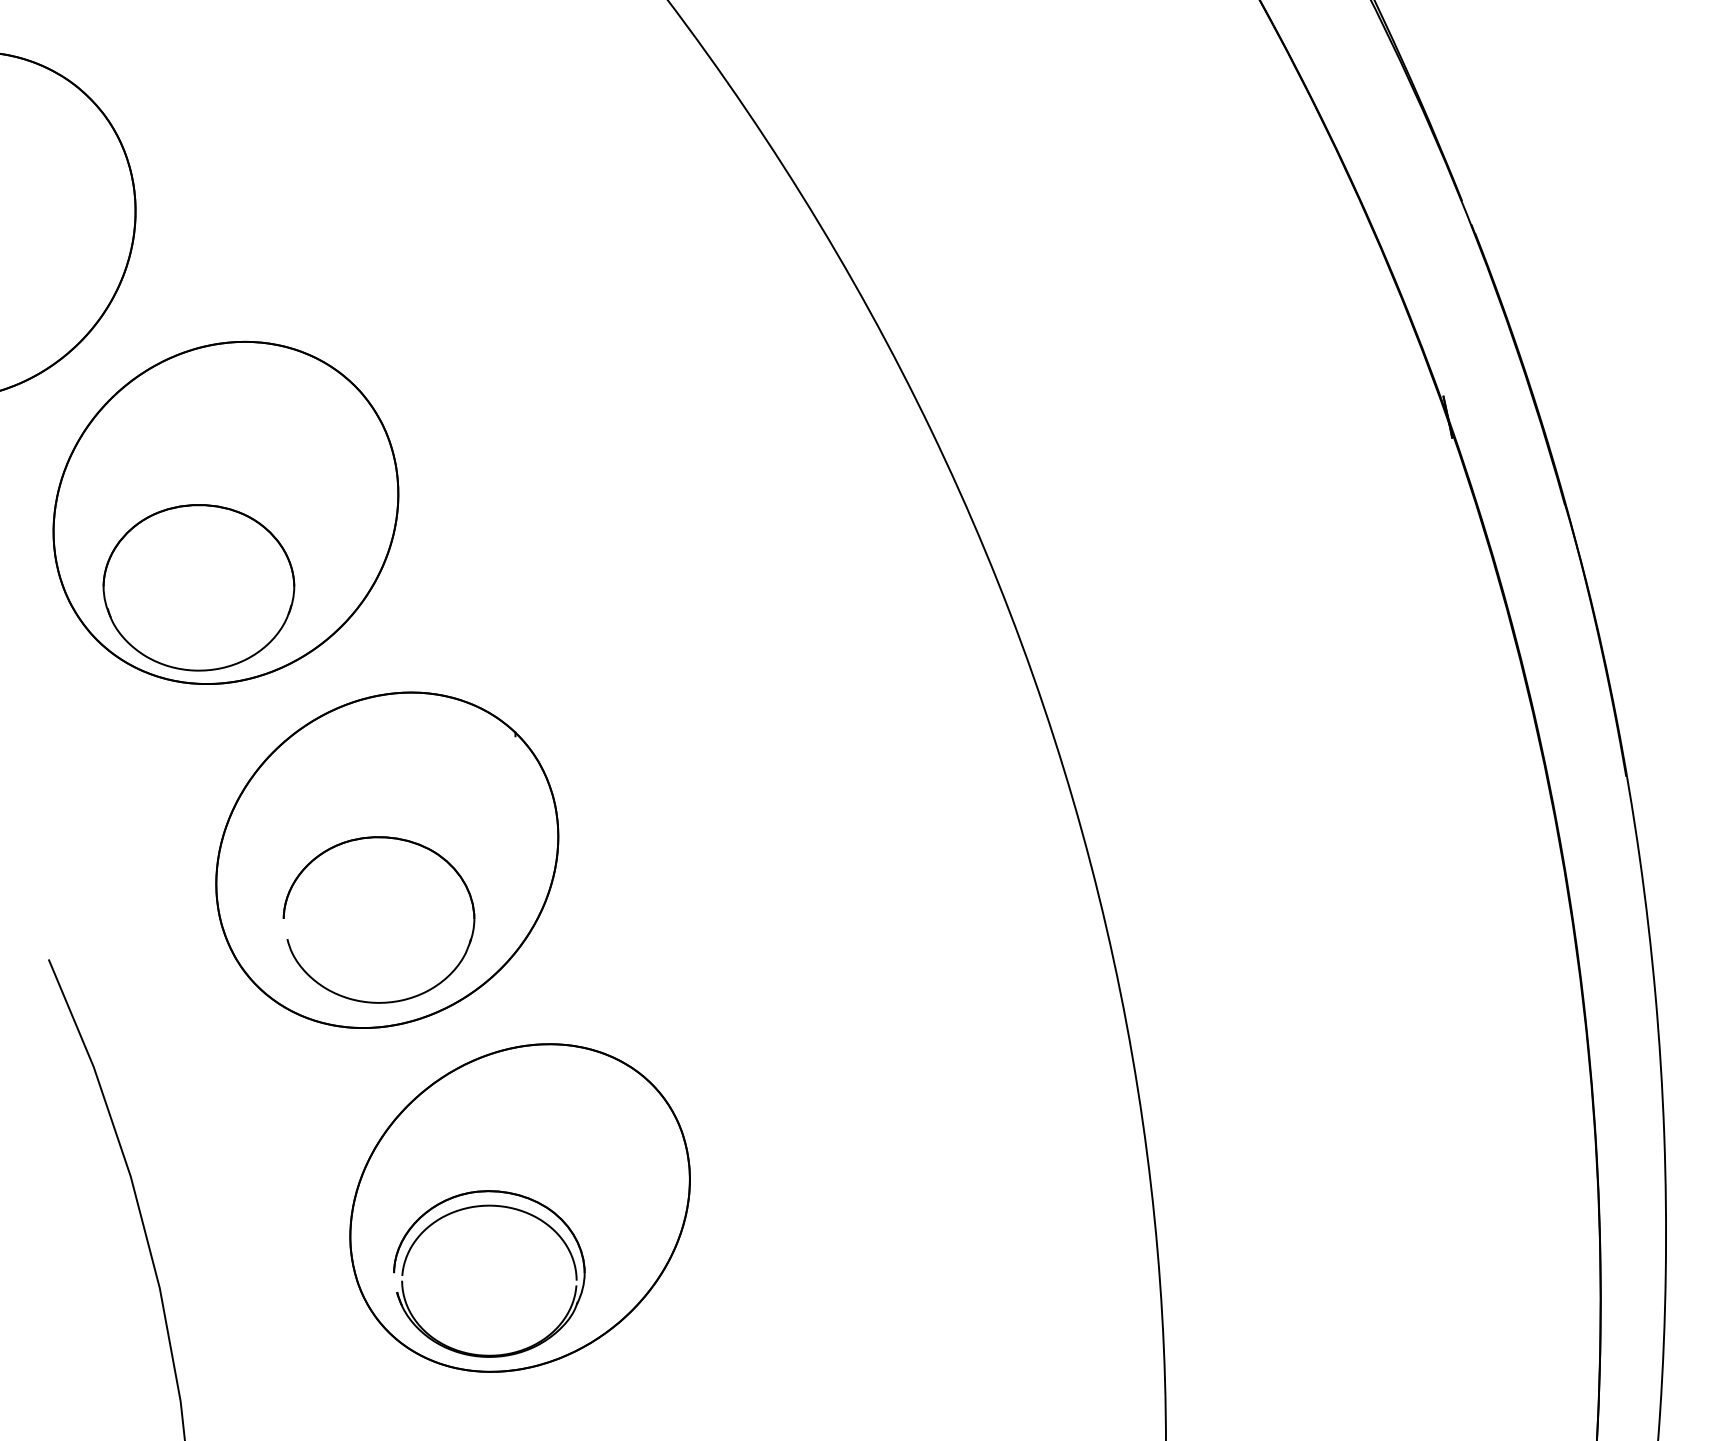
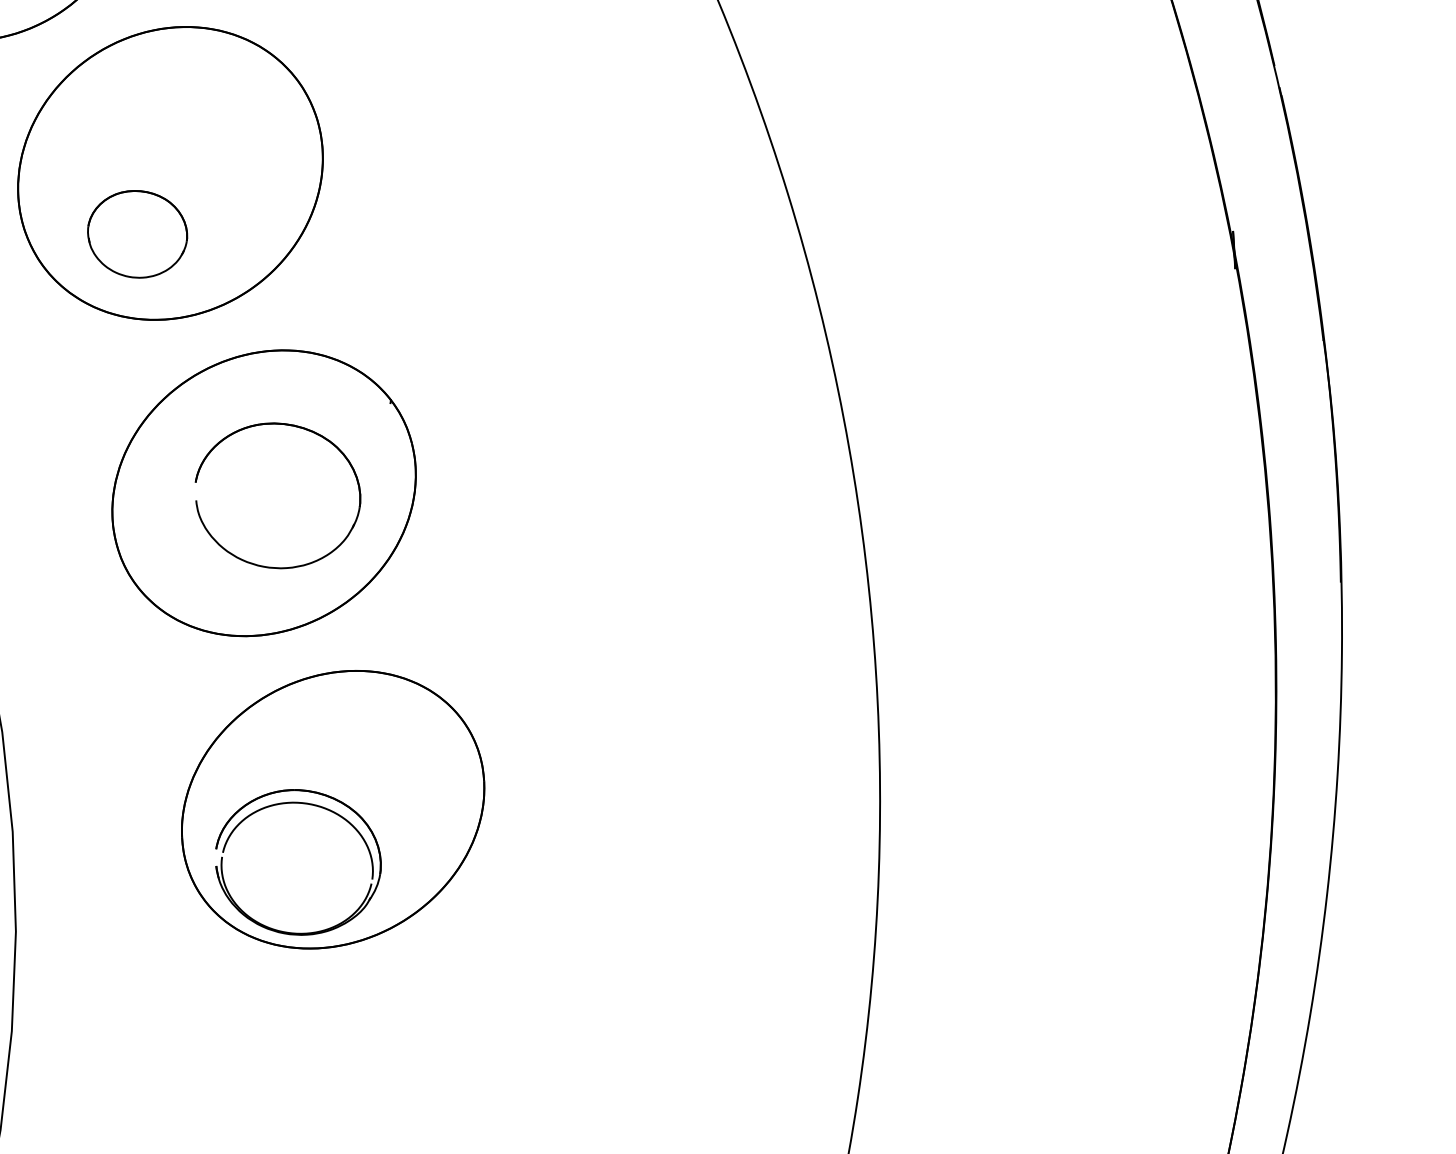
part: (198, 587) -> (137, 234), size x0.6
part: (378, 838) -> (287, 425), moved

